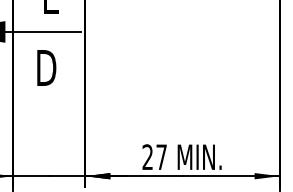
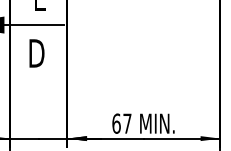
text: (147, 156) -> (116, 123), 27 -> 67

